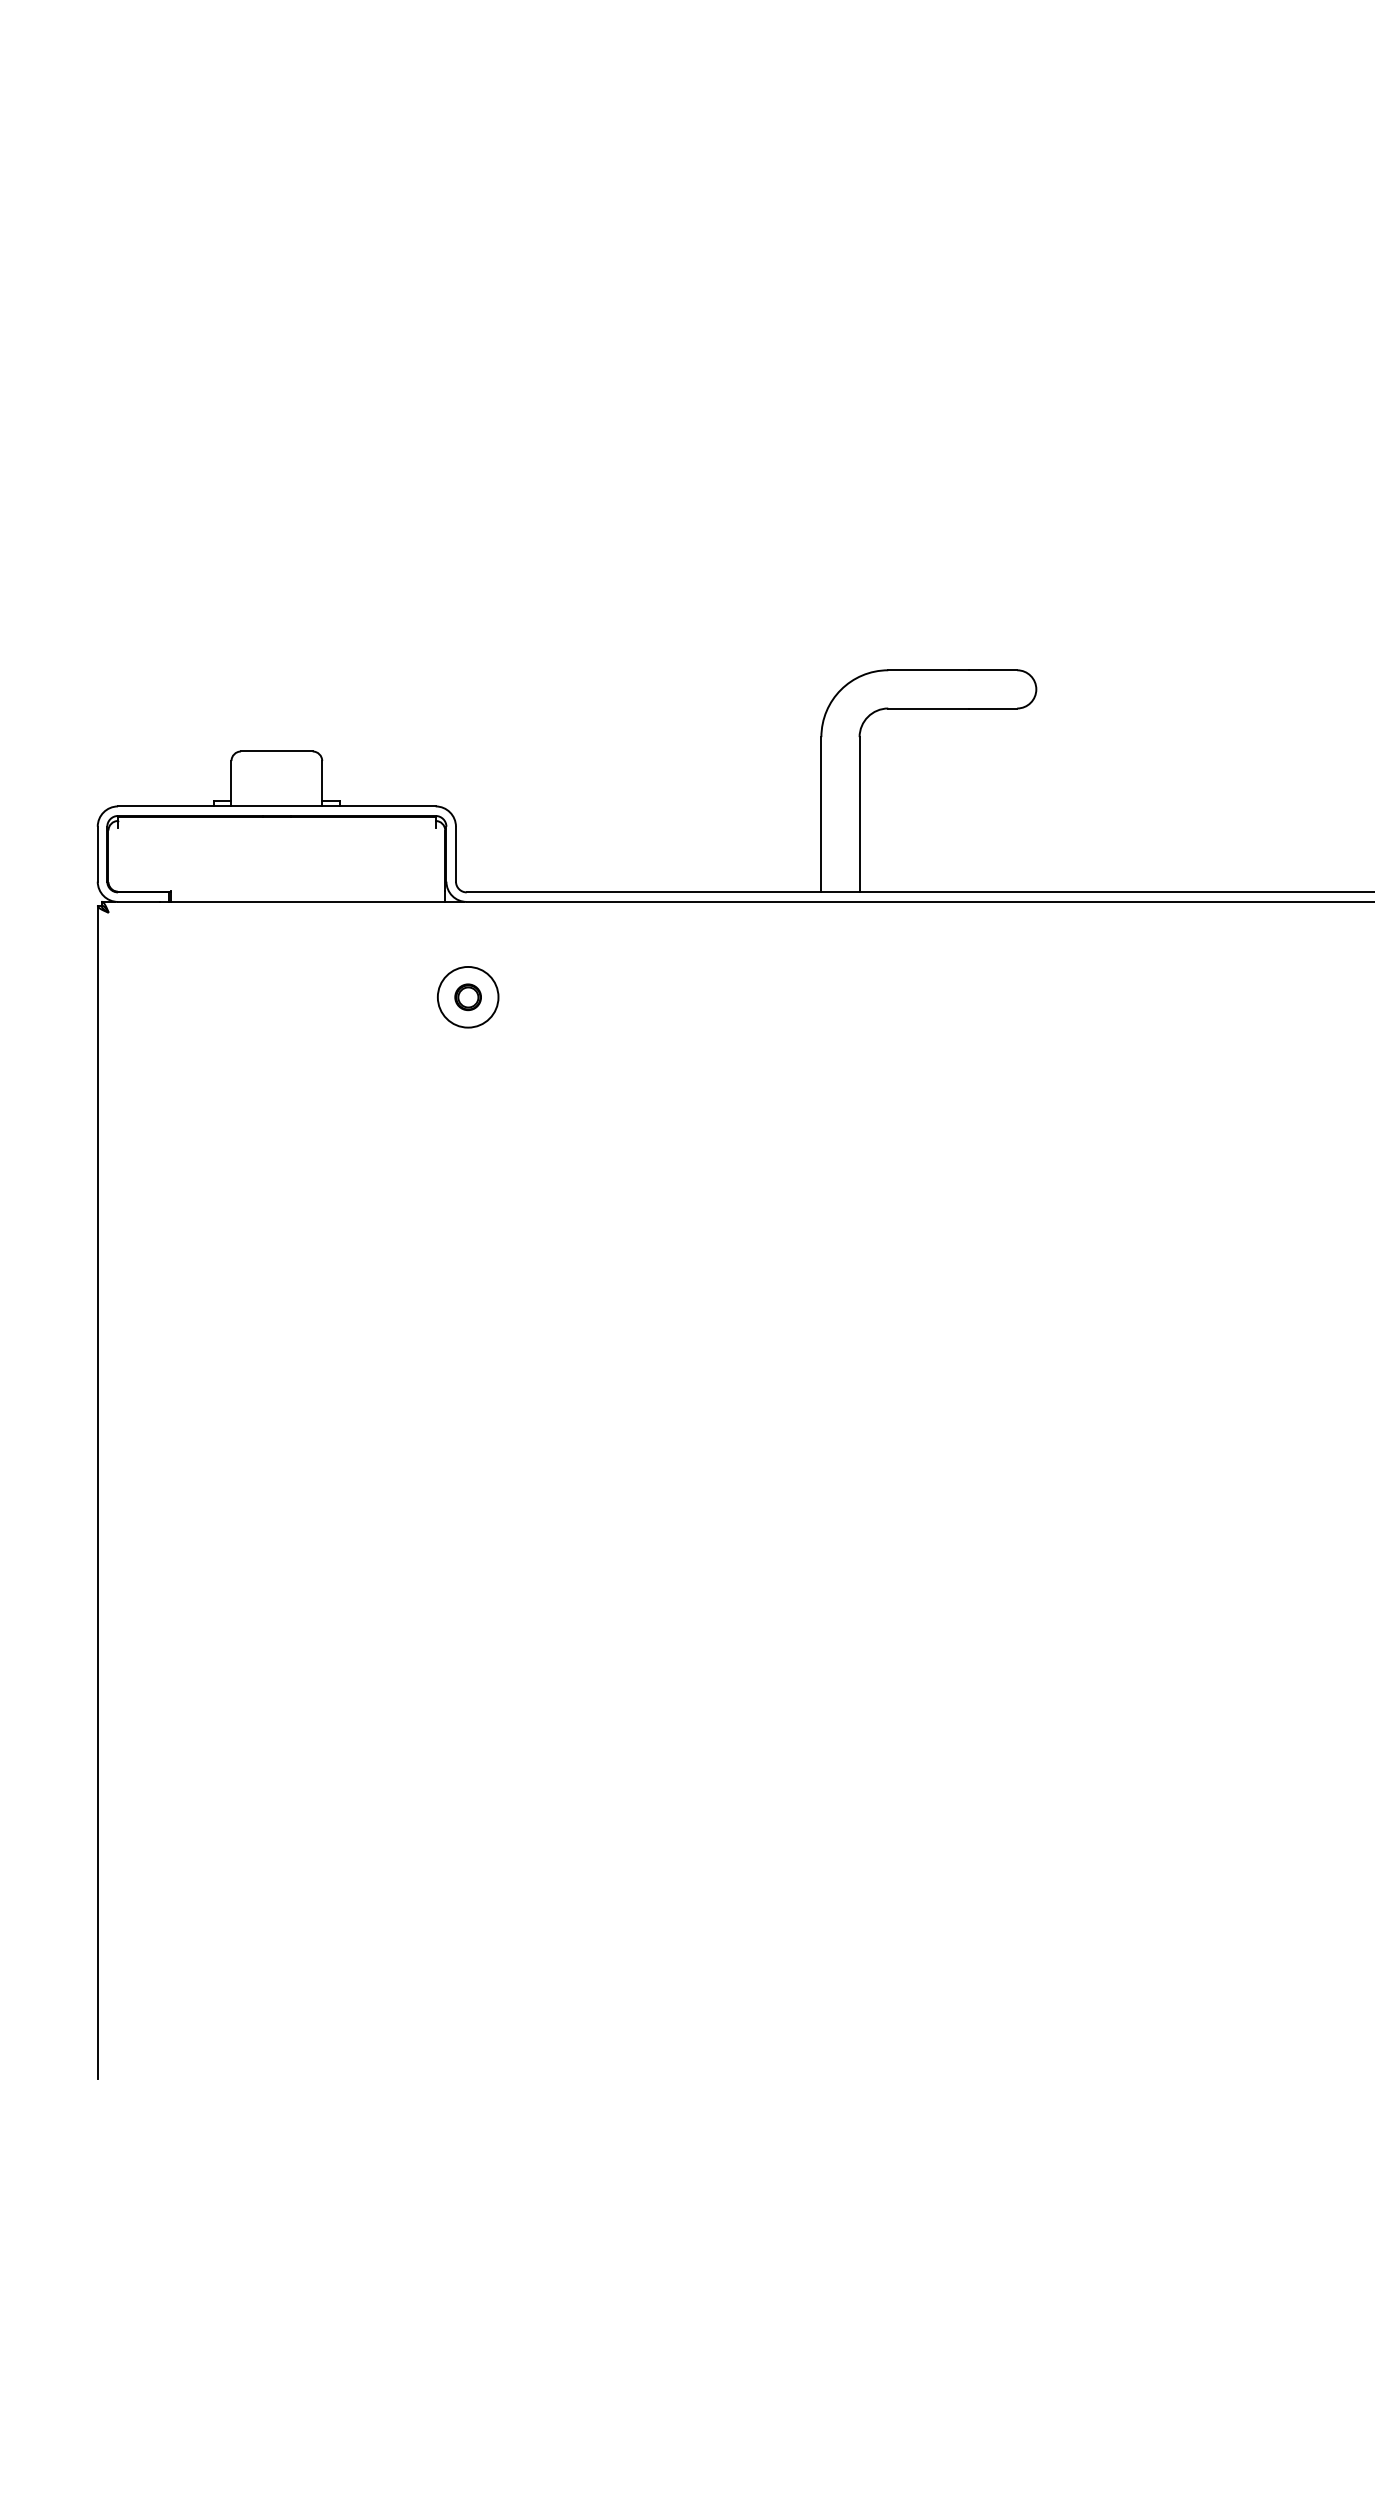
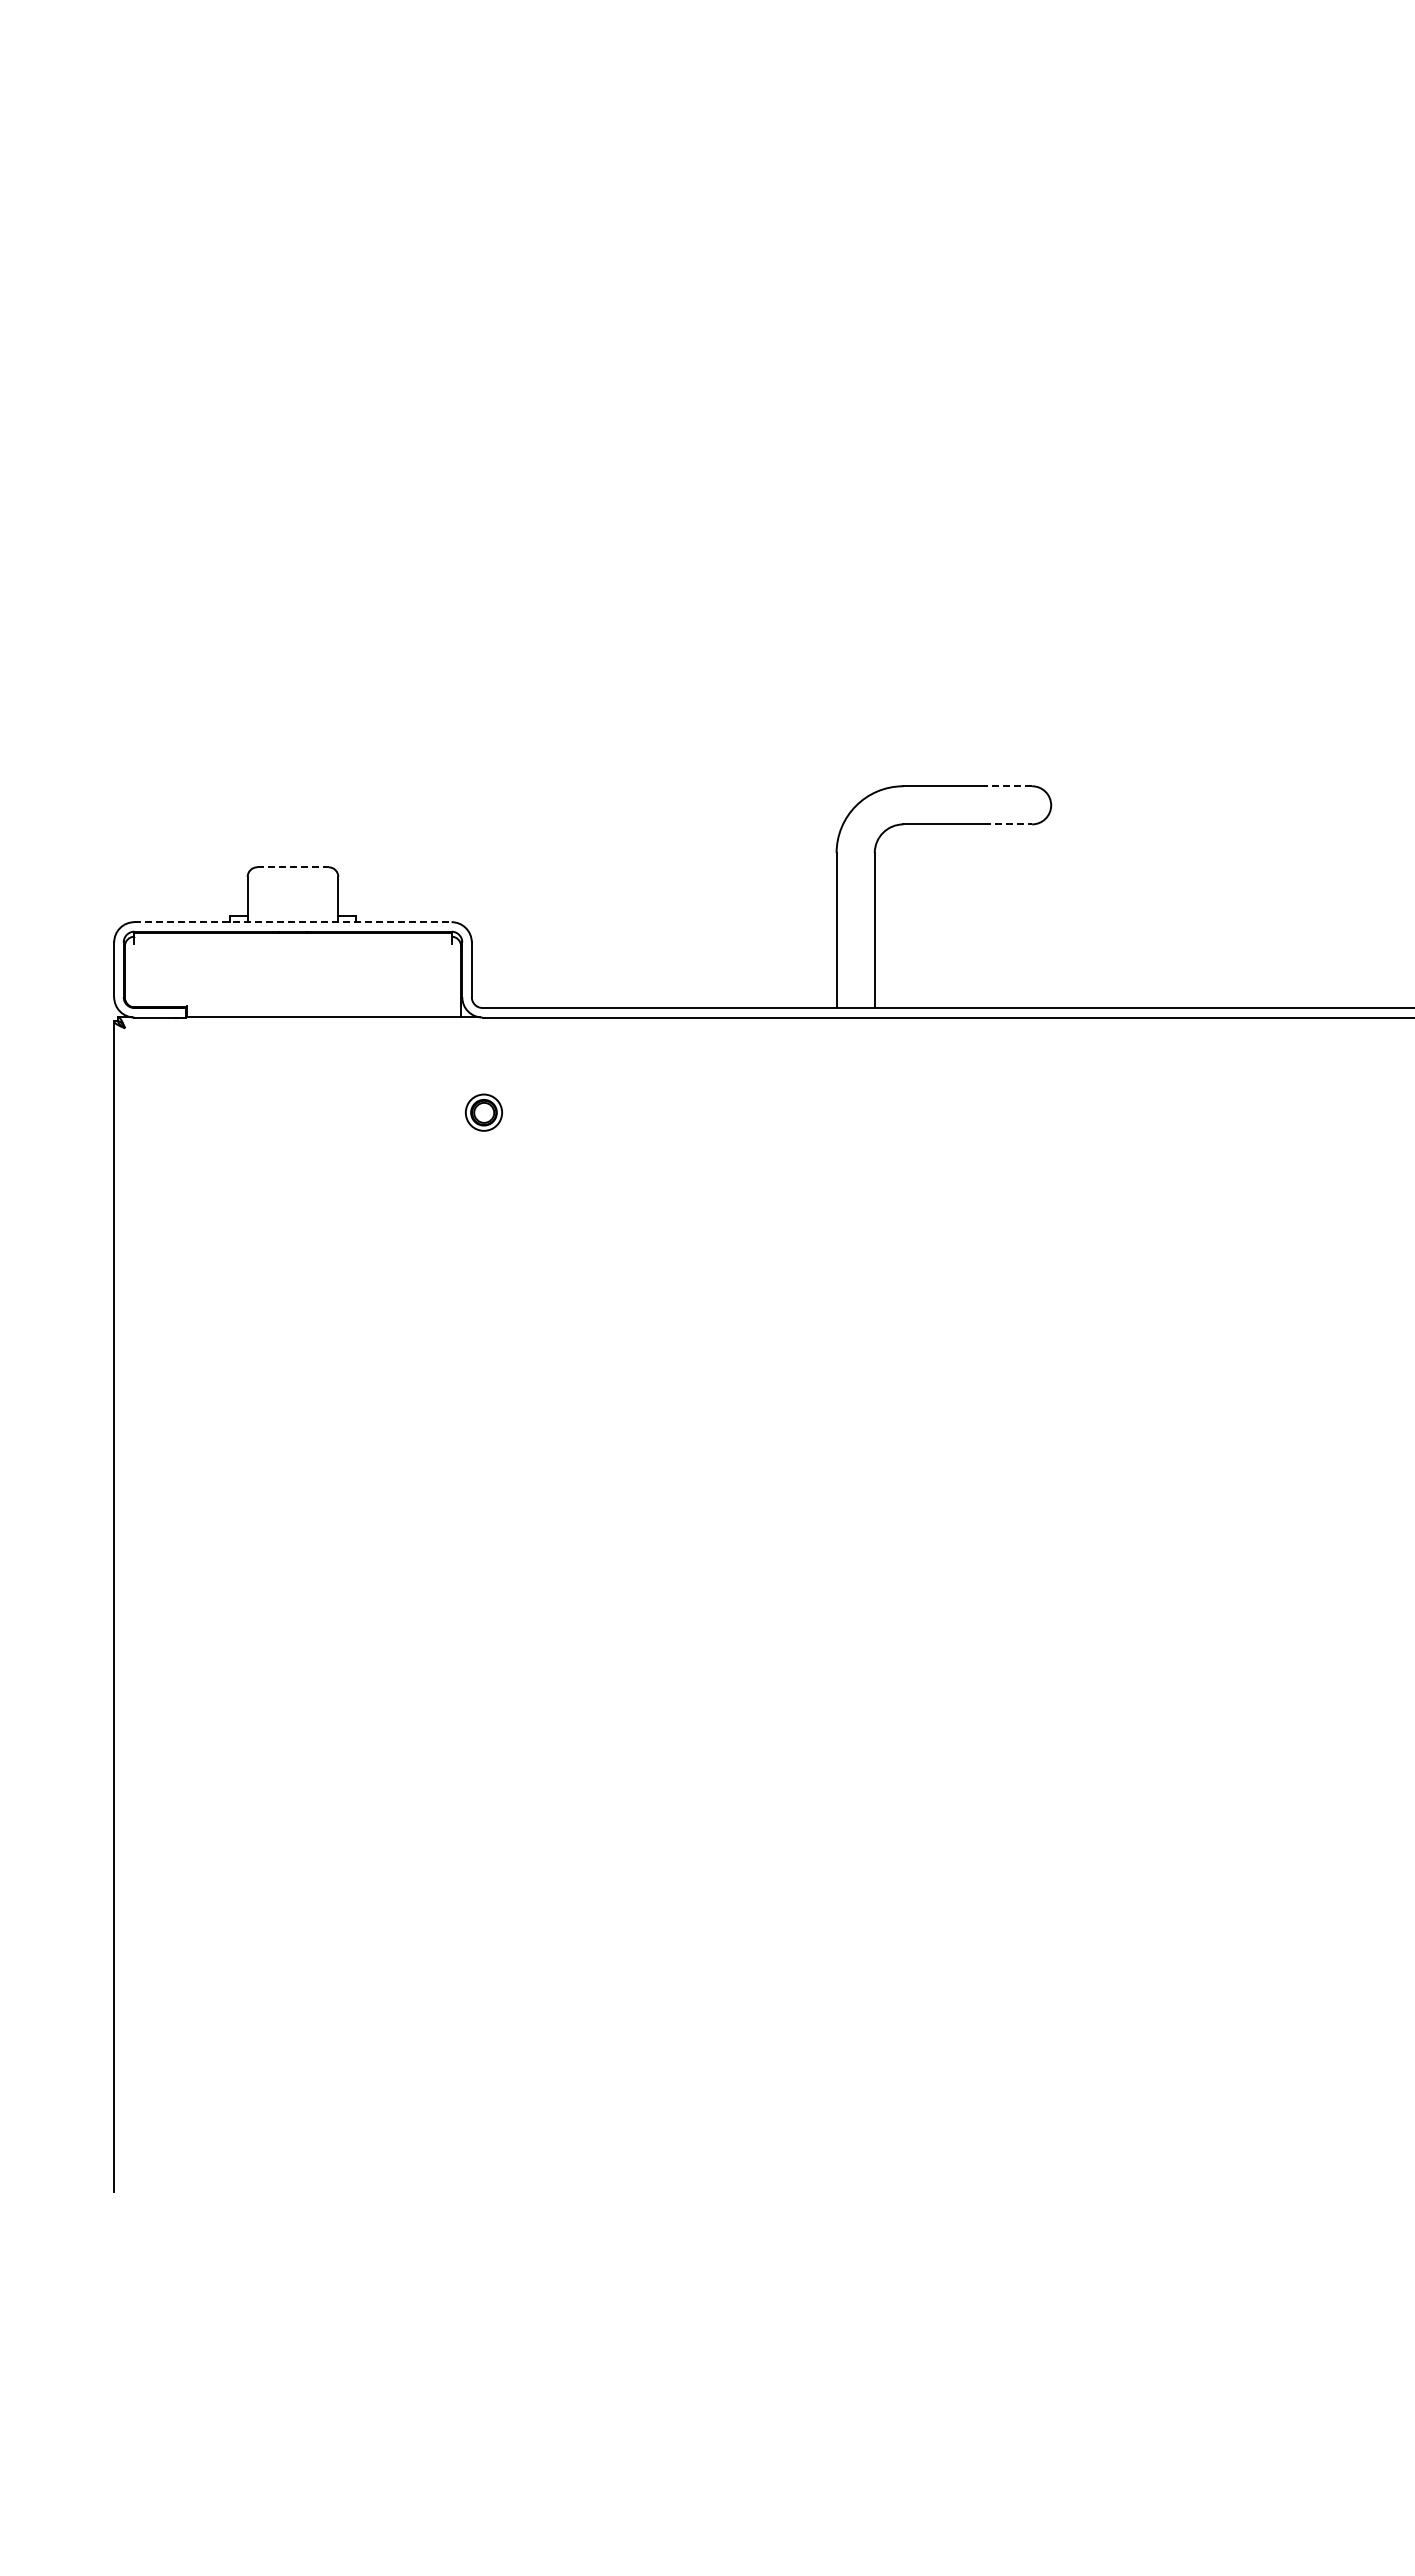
line: (993, 670) -> (1008, 786), solid -> dashed
line: (993, 708) -> (1008, 824), solid -> dashed
line: (277, 751) -> (293, 867), solid -> dashed
line: (277, 806) -> (293, 922), solid -> dashed
circle: (467, 997) -> (483, 1112), size x0.6

